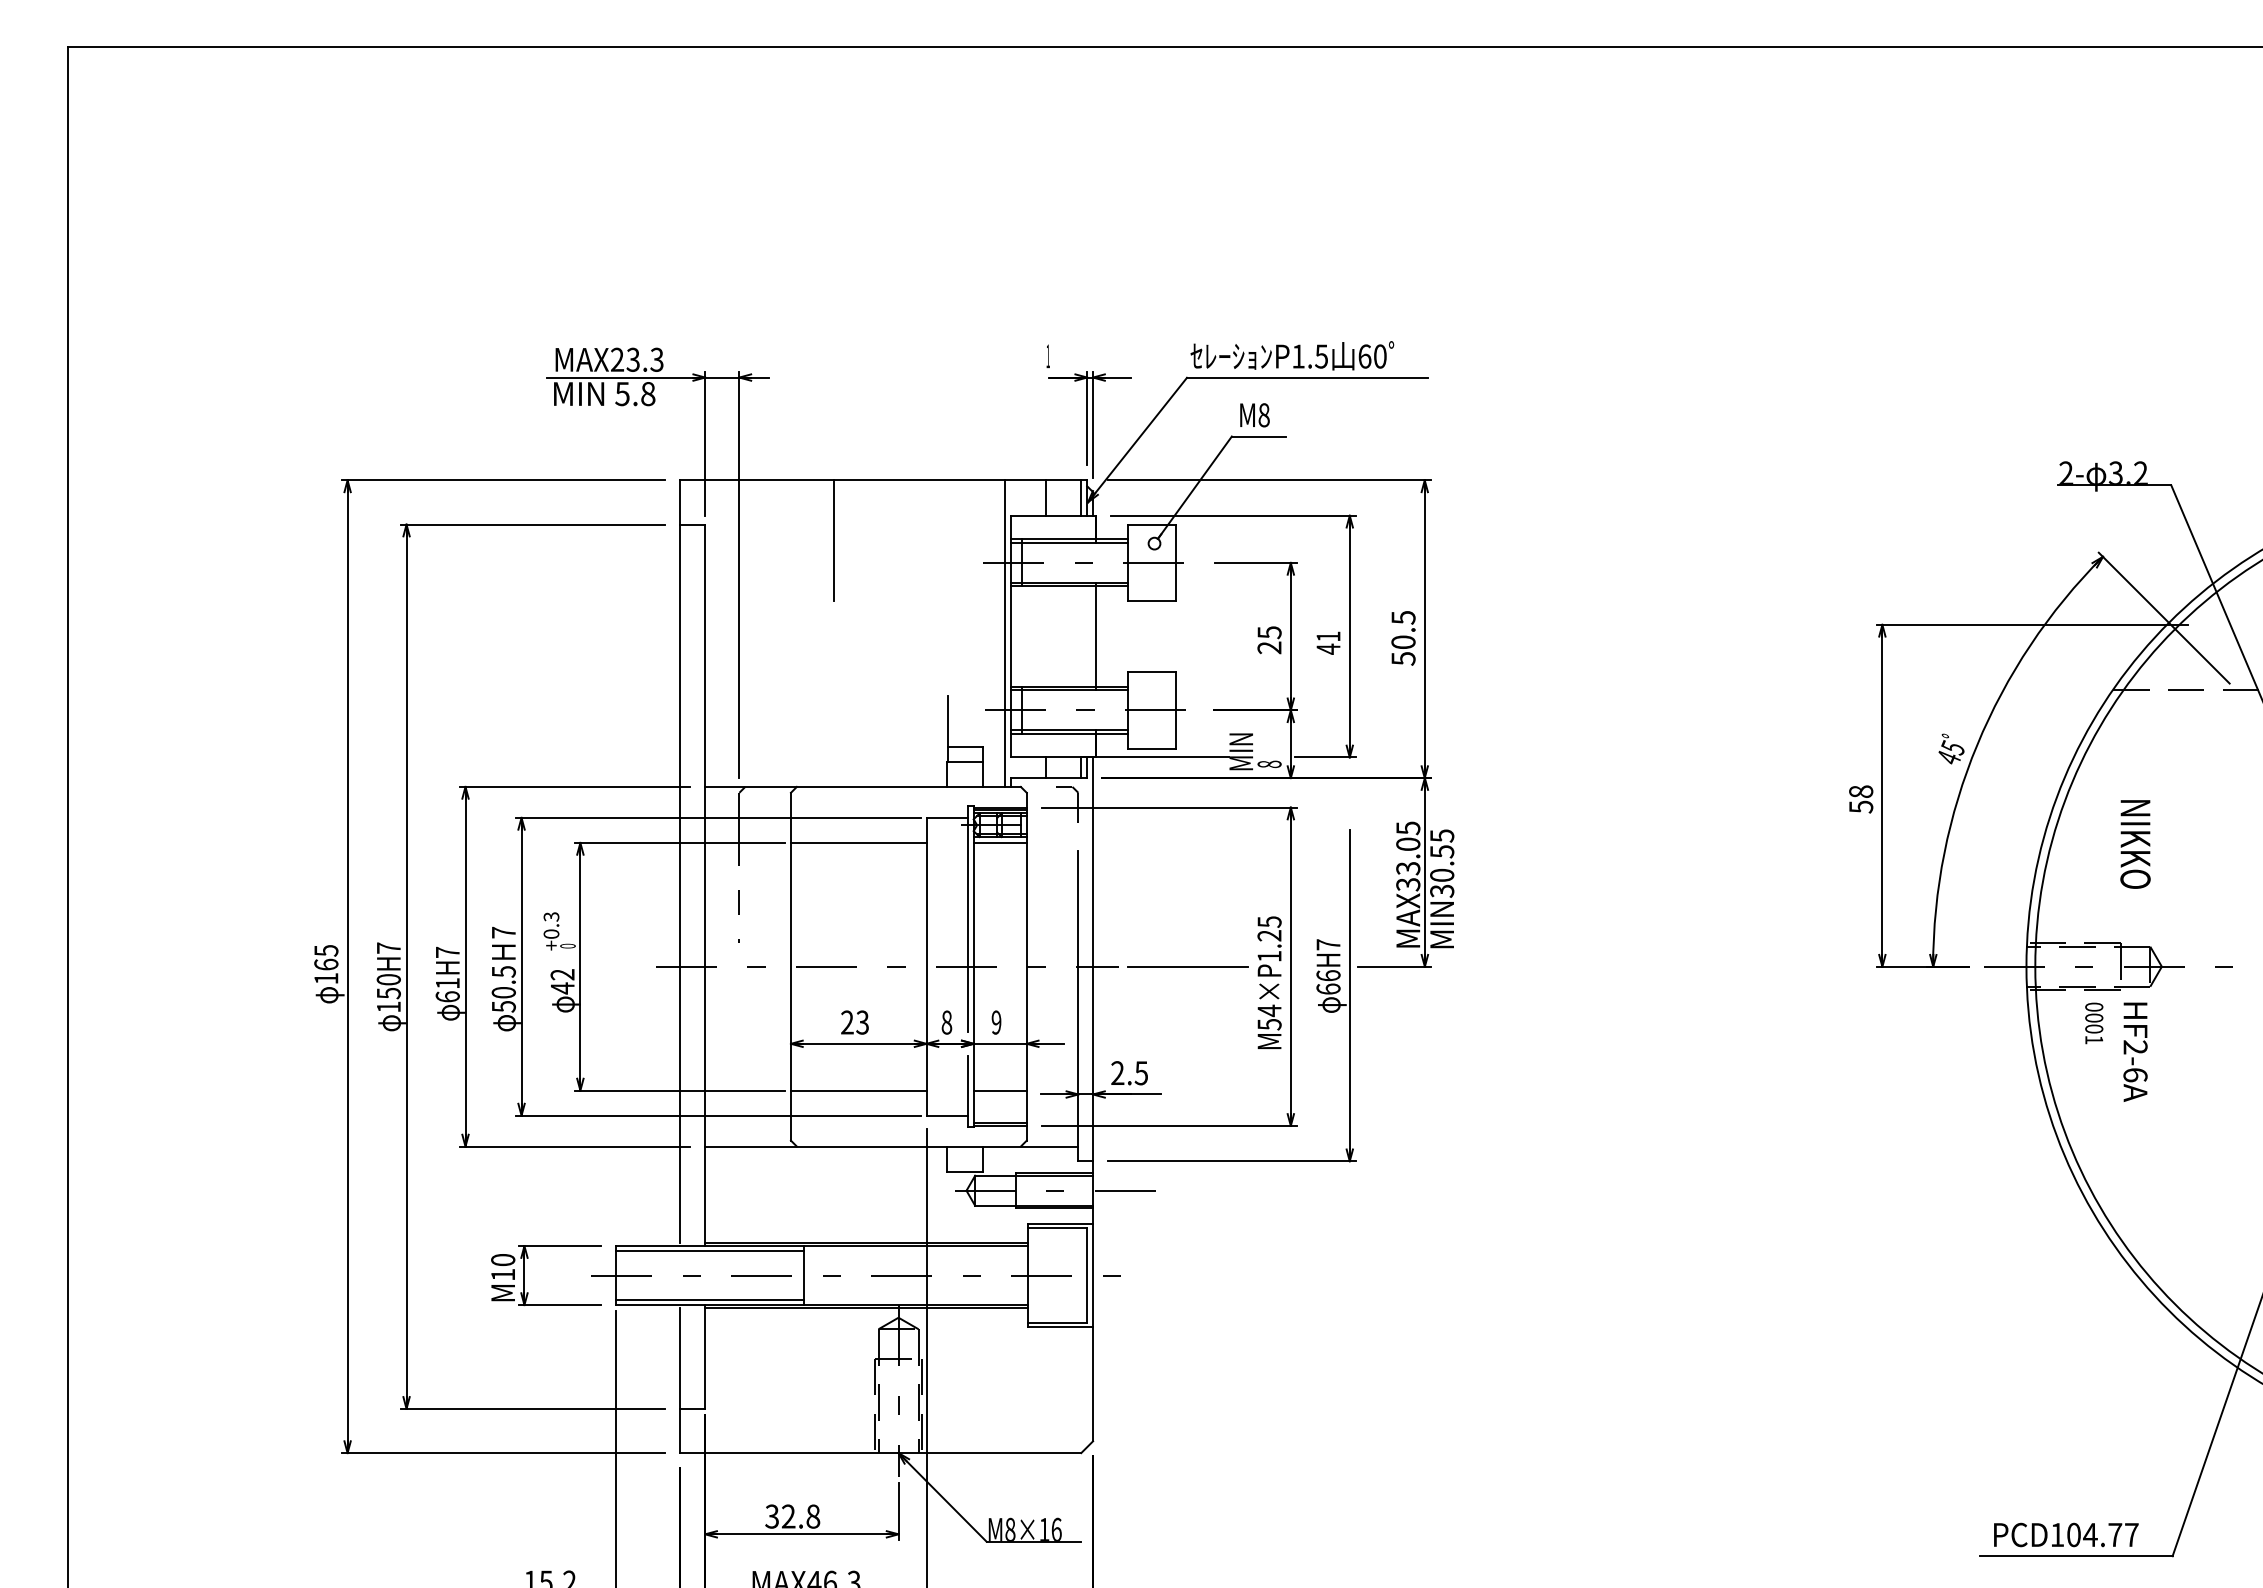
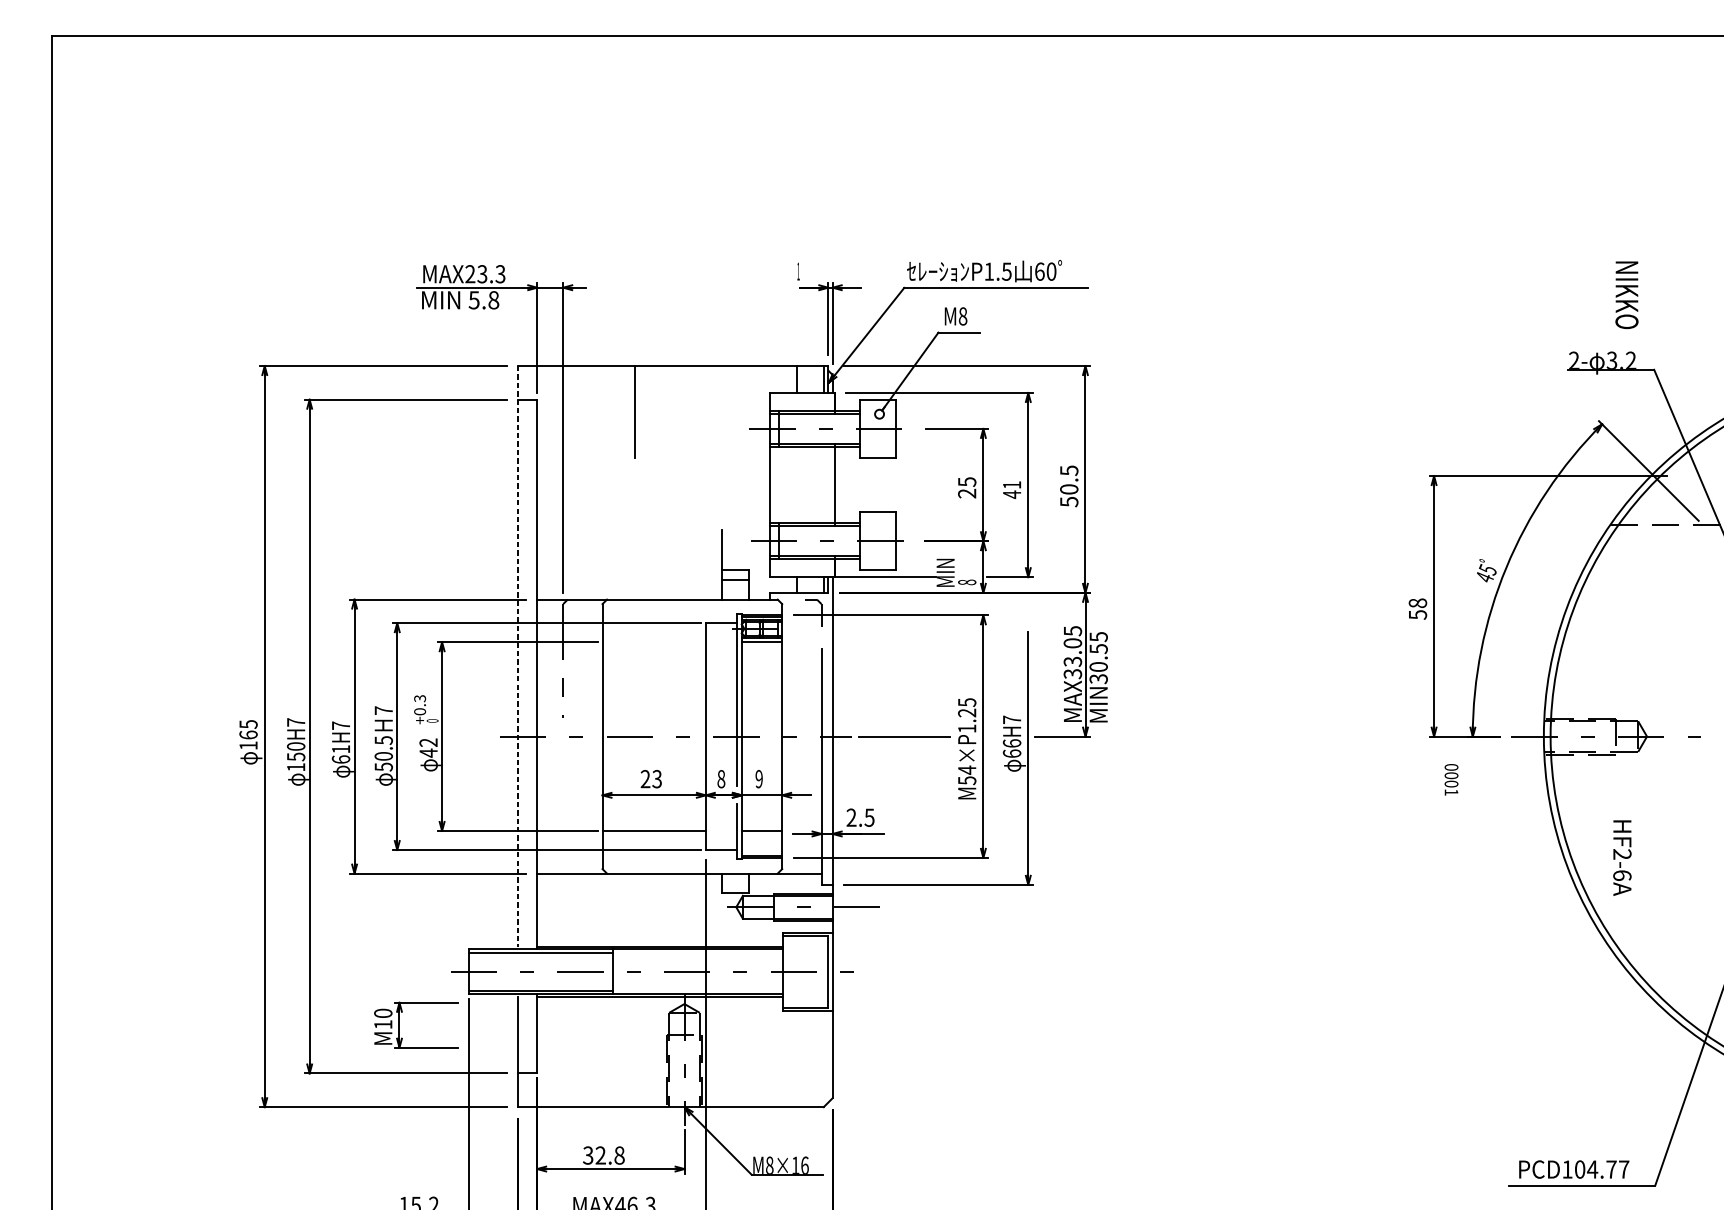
line: (1004, 633) -> (765, 482), removed
line: (858, 842) -> (654, 641), removed
text: (2135, 844) -> (1626, 295), moved
line: (680, 862) -> (518, 657), solid -> dashed
text: (2094, 1023) -> (1451, 779), moved
text: (2135, 1051) -> (1622, 857), moved
part: (524, 1275) -> (399, 1025), moved

